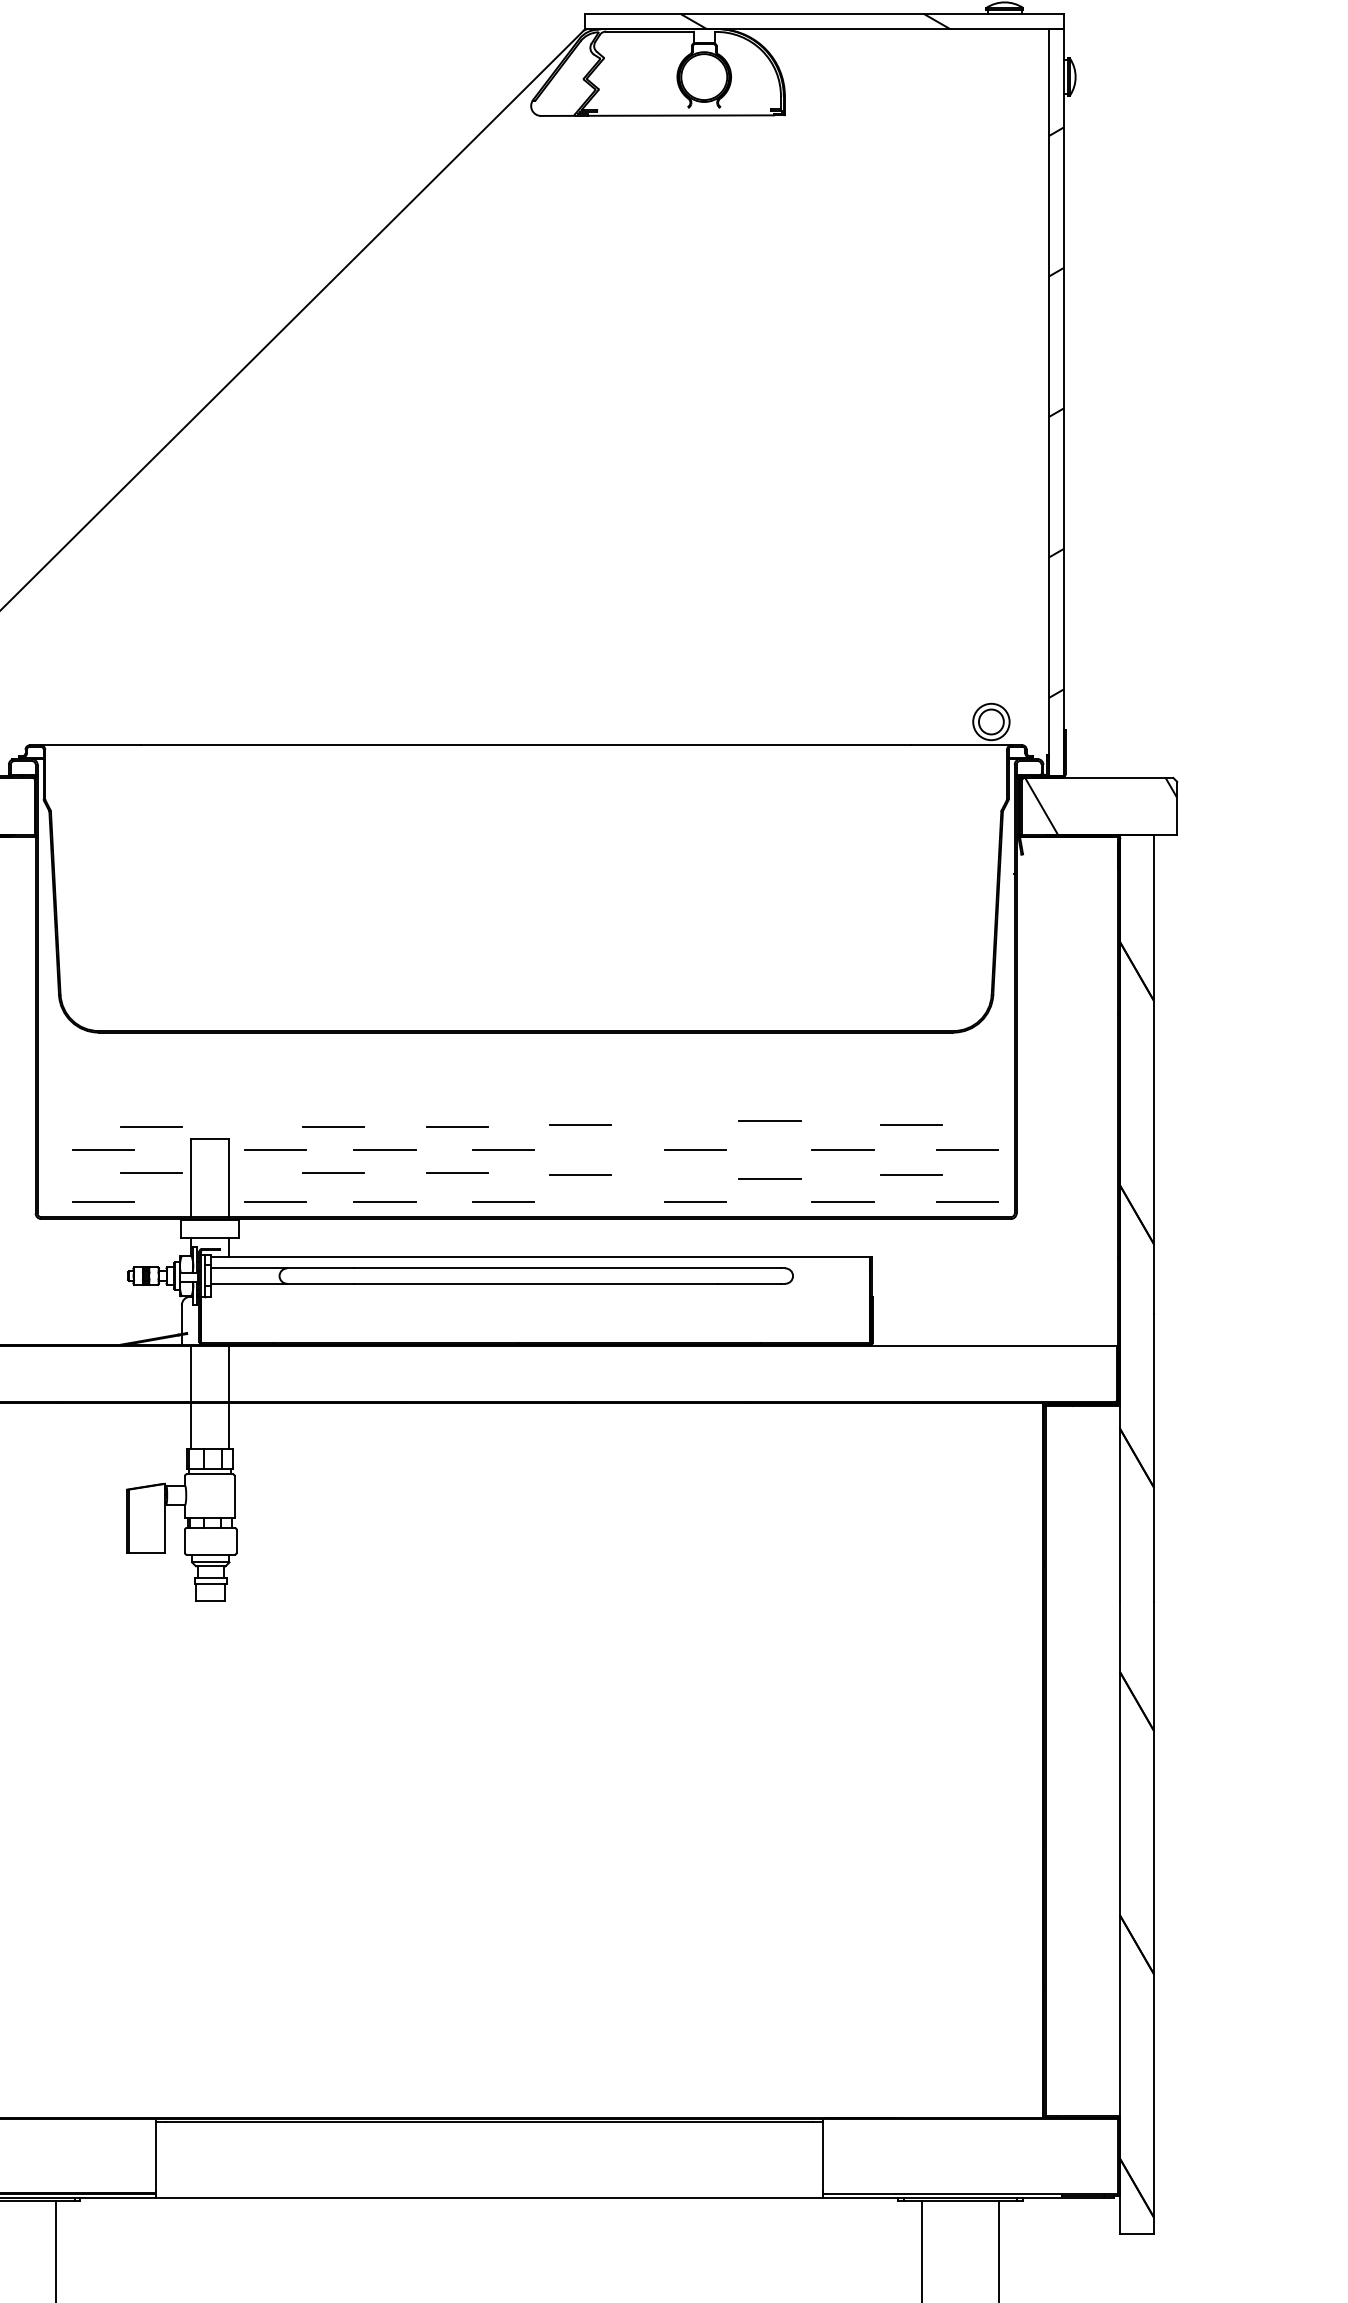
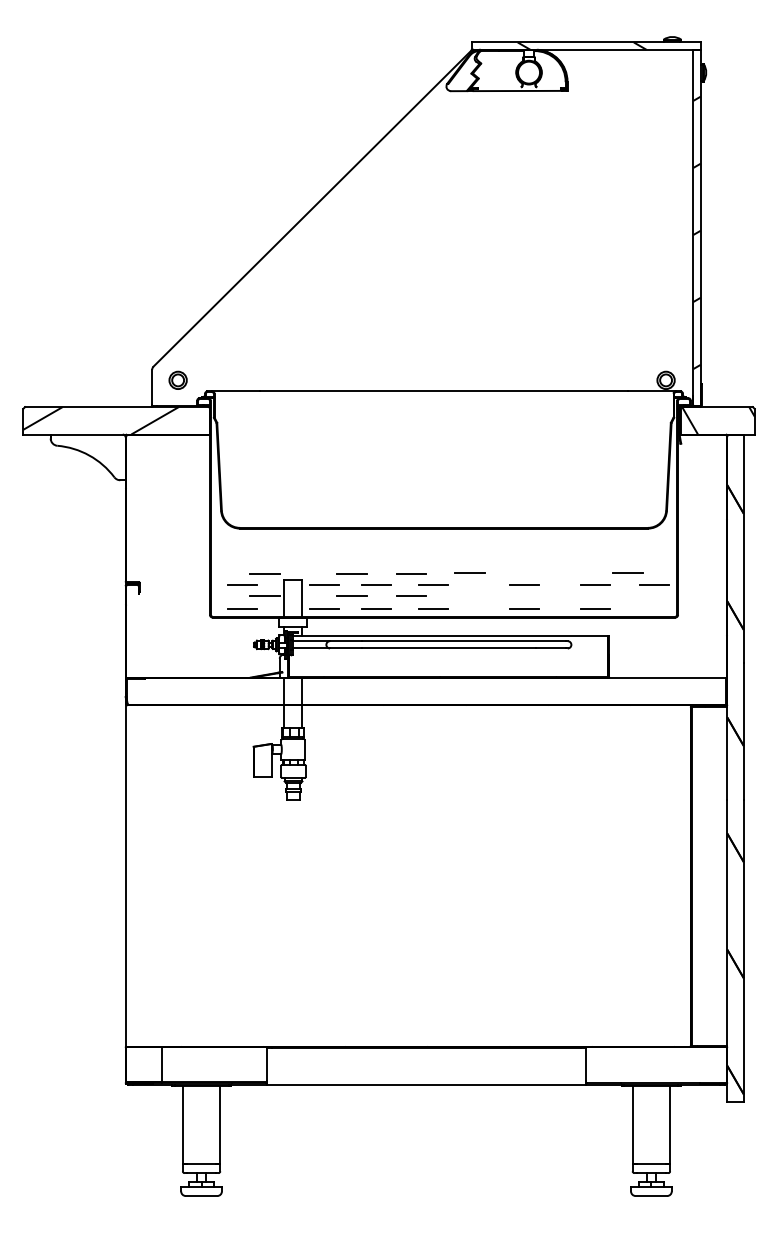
line: (770, 1122) -> (560, 571), removed
line: (579, 1174) -> (469, 596), removed
line: (910, 1174) -> (627, 596), removed
line: (770, 1178) -> (560, 598), removed
line: (967, 1202) -> (654, 609), removed

